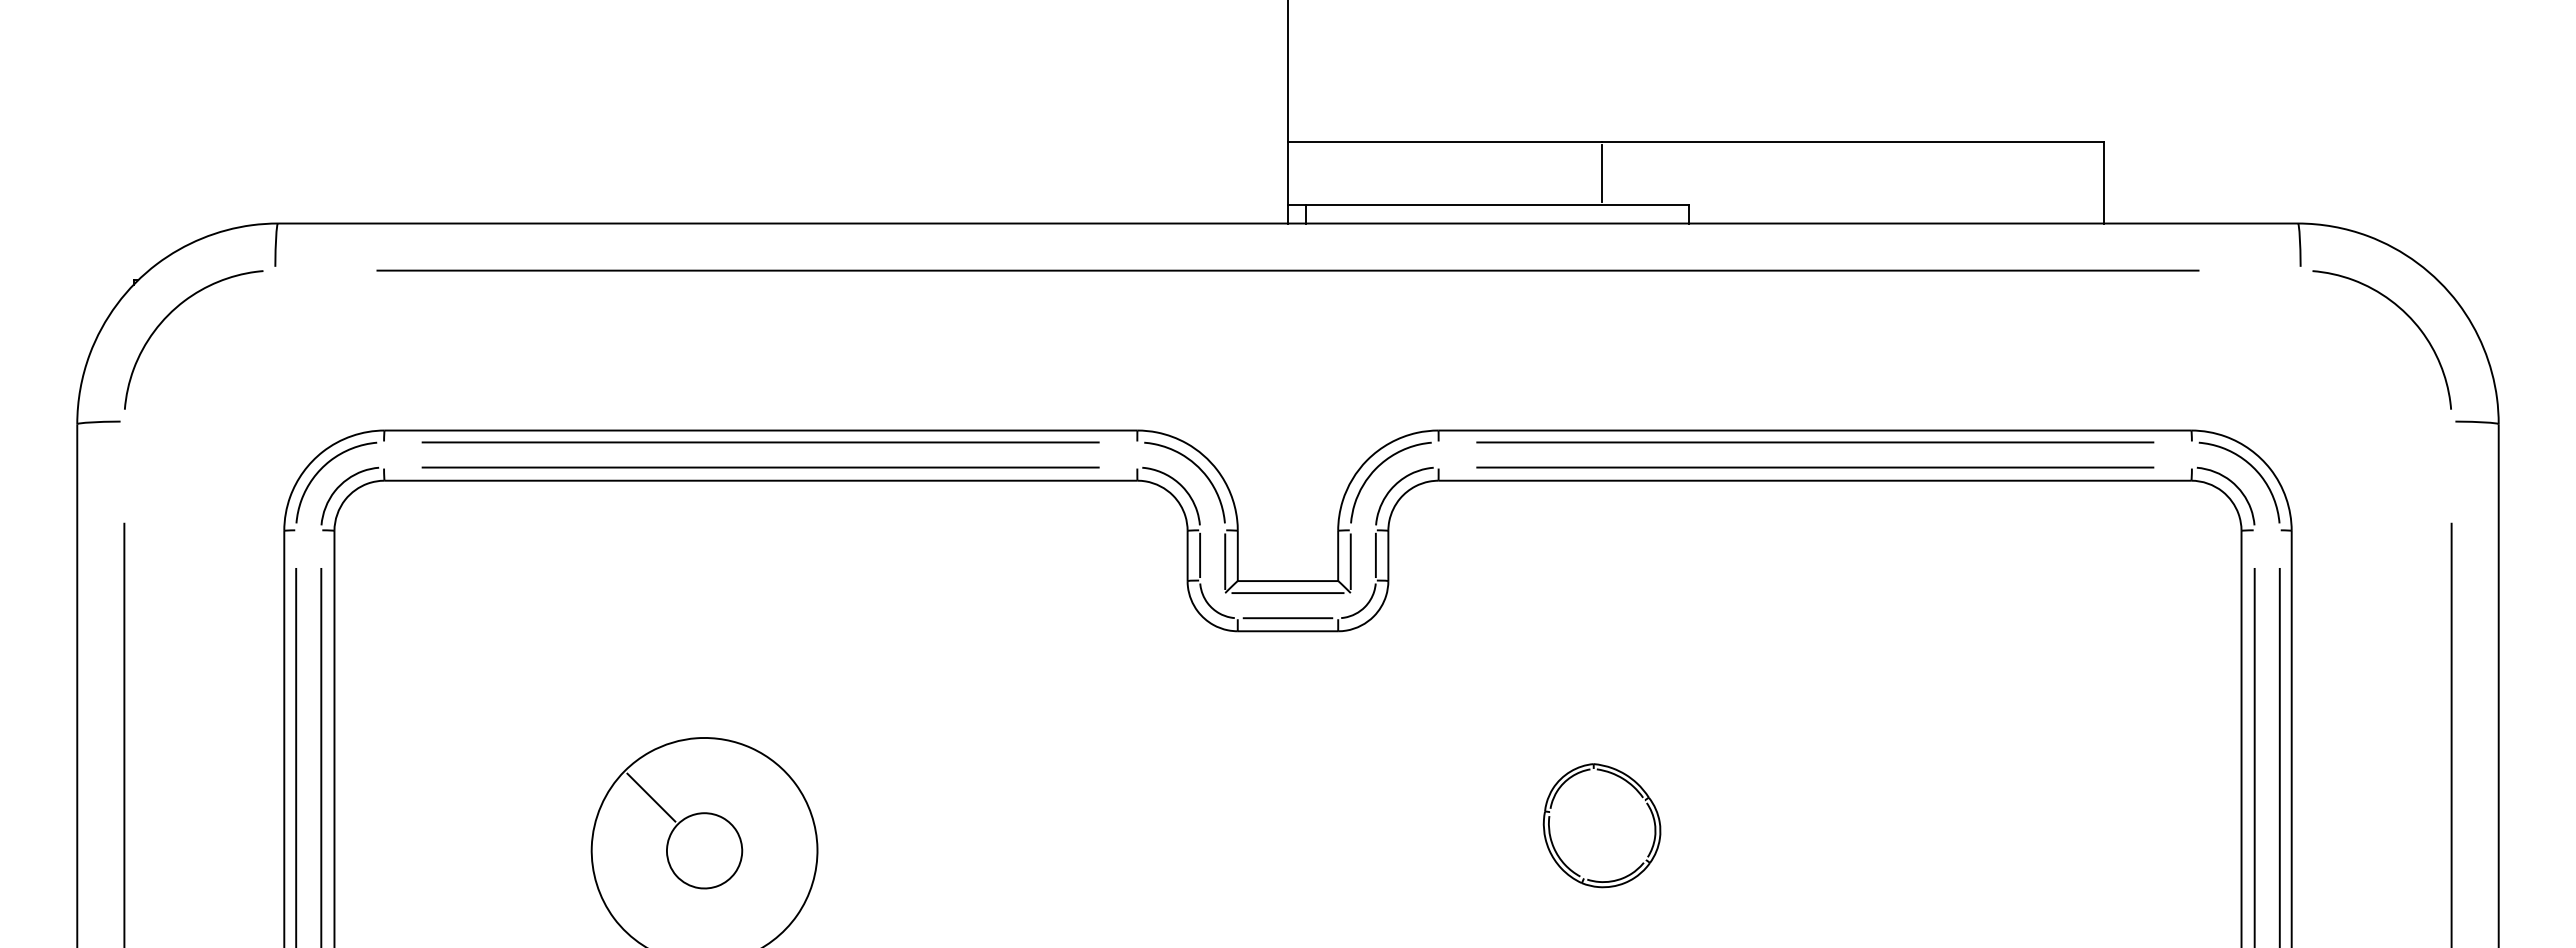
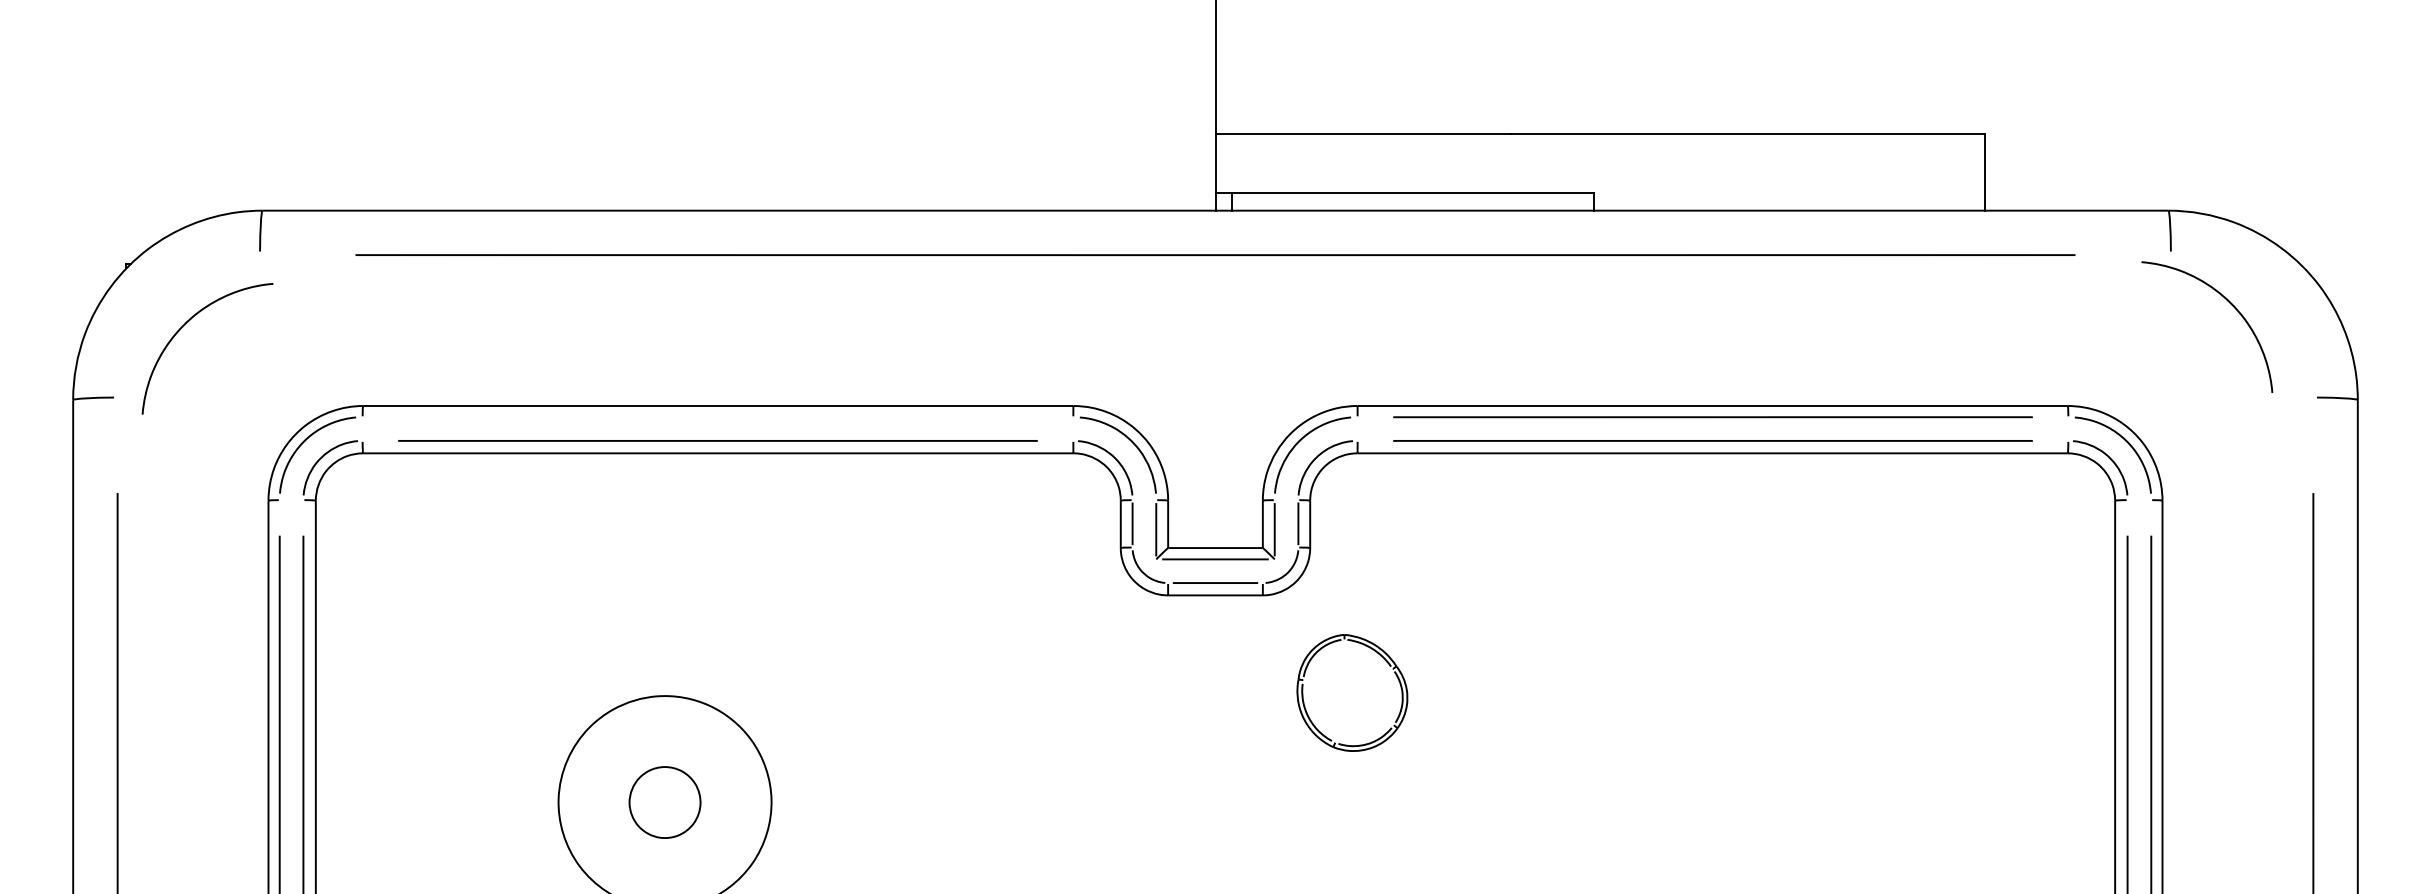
line: (1601, 173) -> (1511, 163), removed
curve: (2405, 314) -> (2229, 303), moved
curve: (169, 315) -> (184, 325), moved
line: (760, 442) -> (717, 417), removed
line: (651, 797) -> (614, 752), removed
part: (1601, 825) -> (1351, 692), moved

